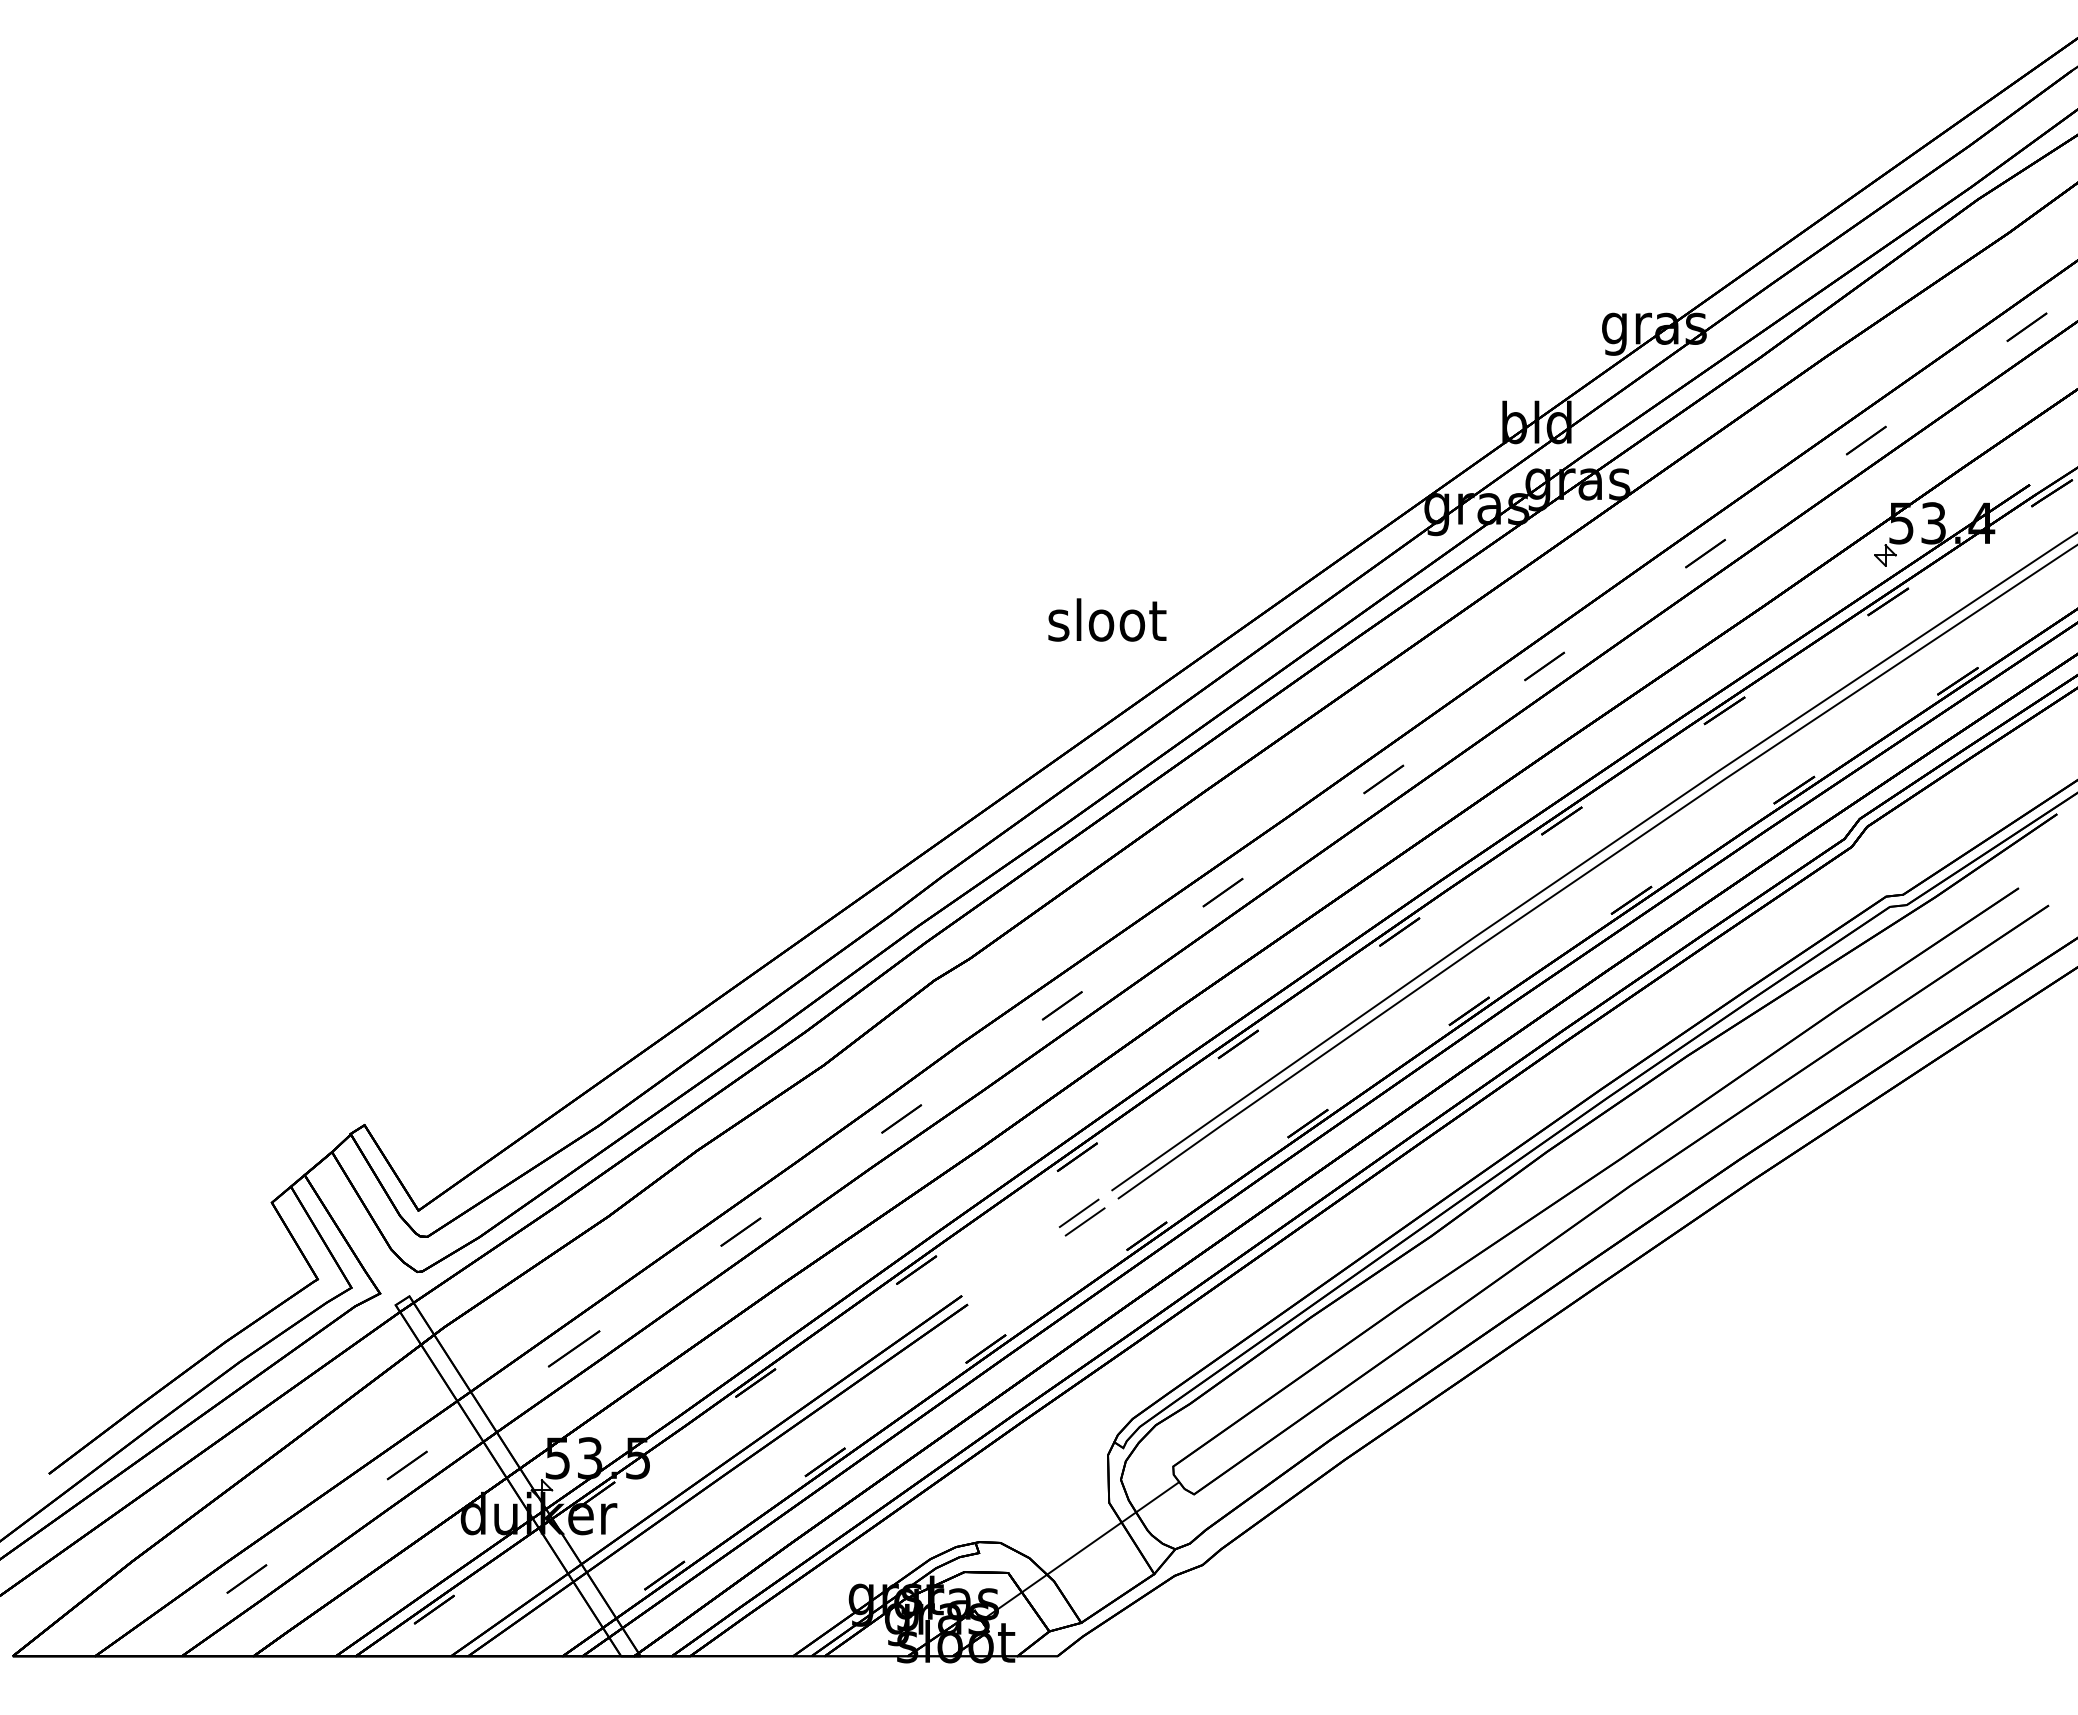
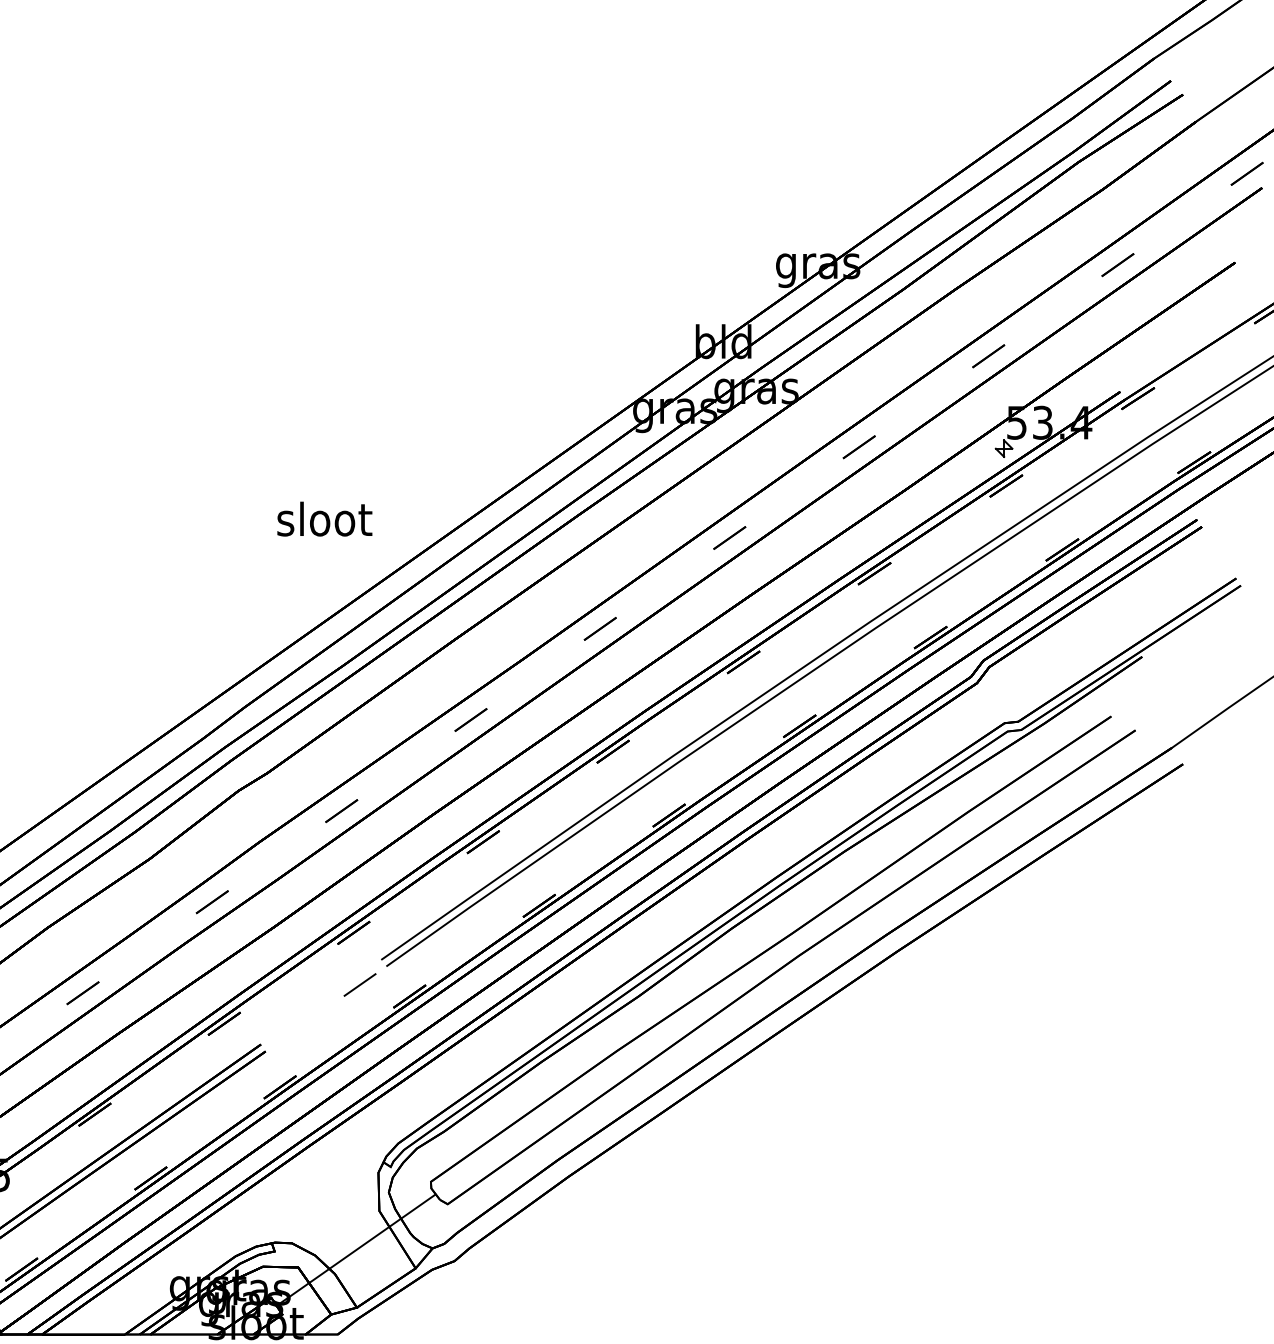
text: (1107, 619) -> (324, 518), moved
line: (1078, 1212) -> (354, 977), removed

